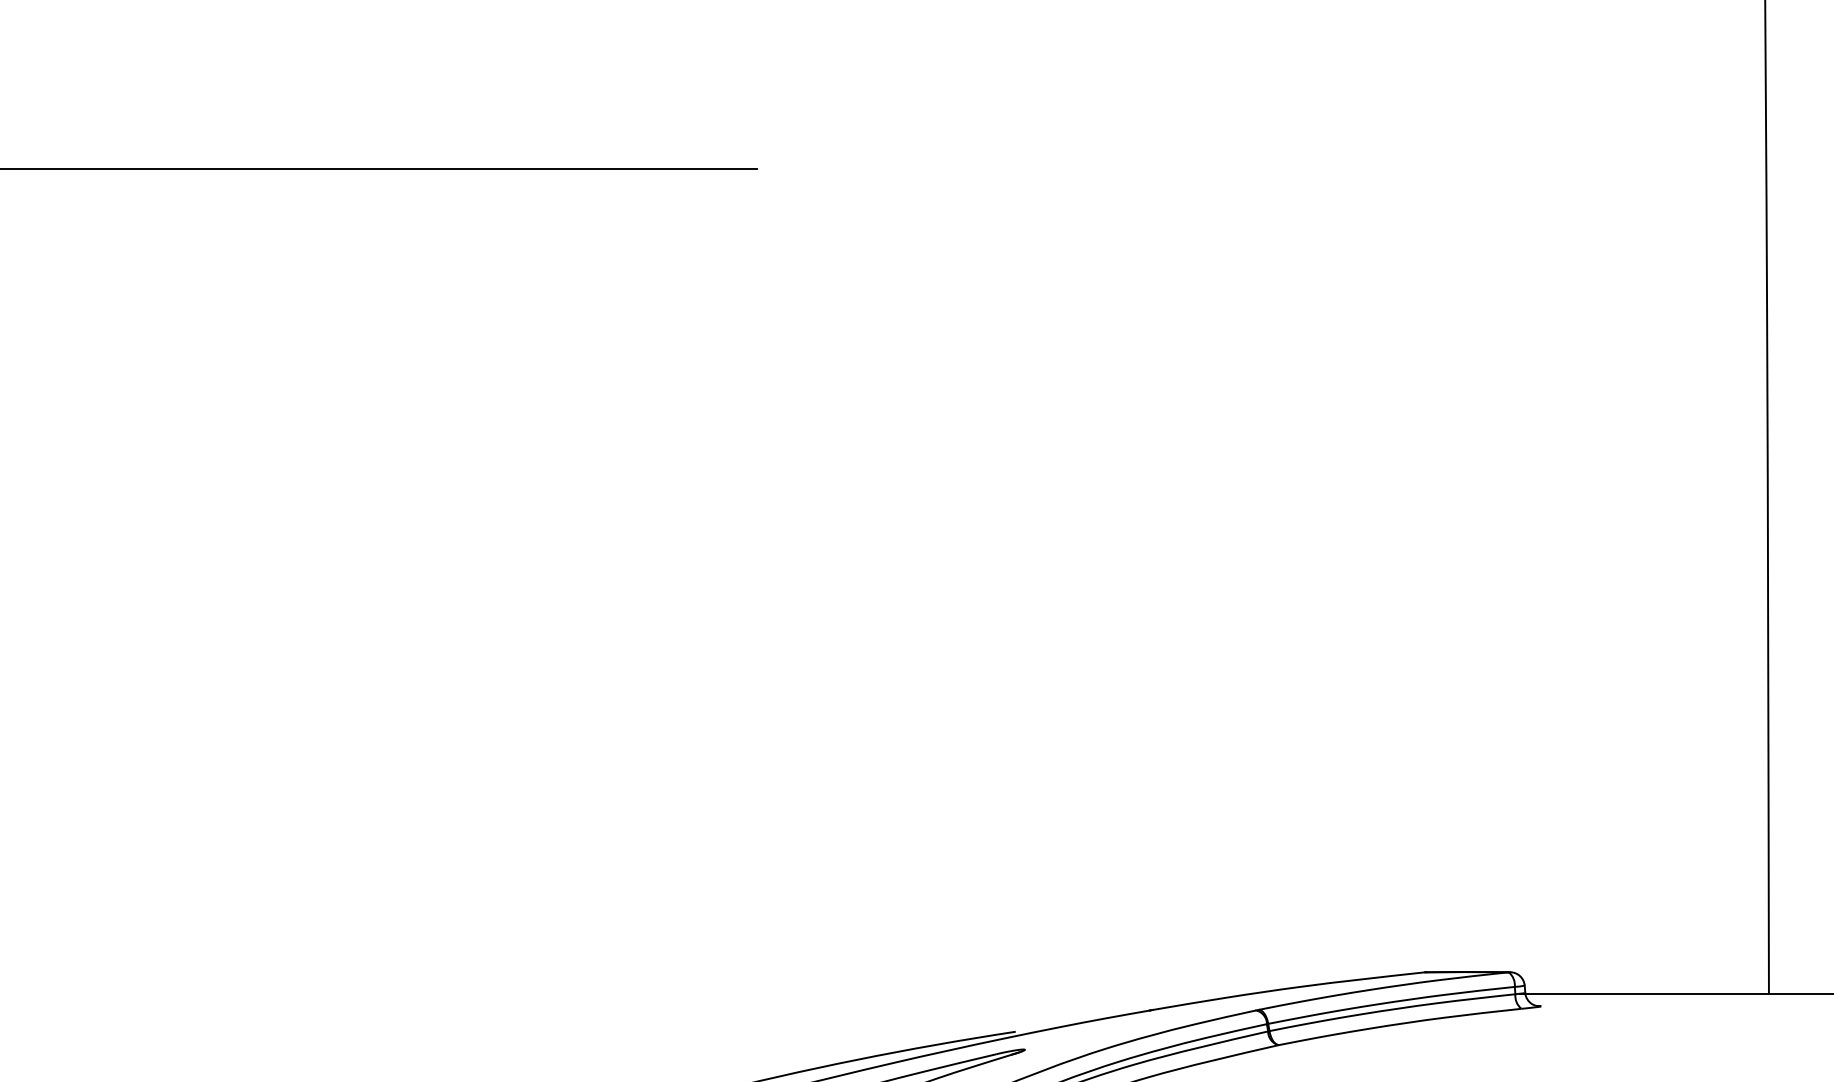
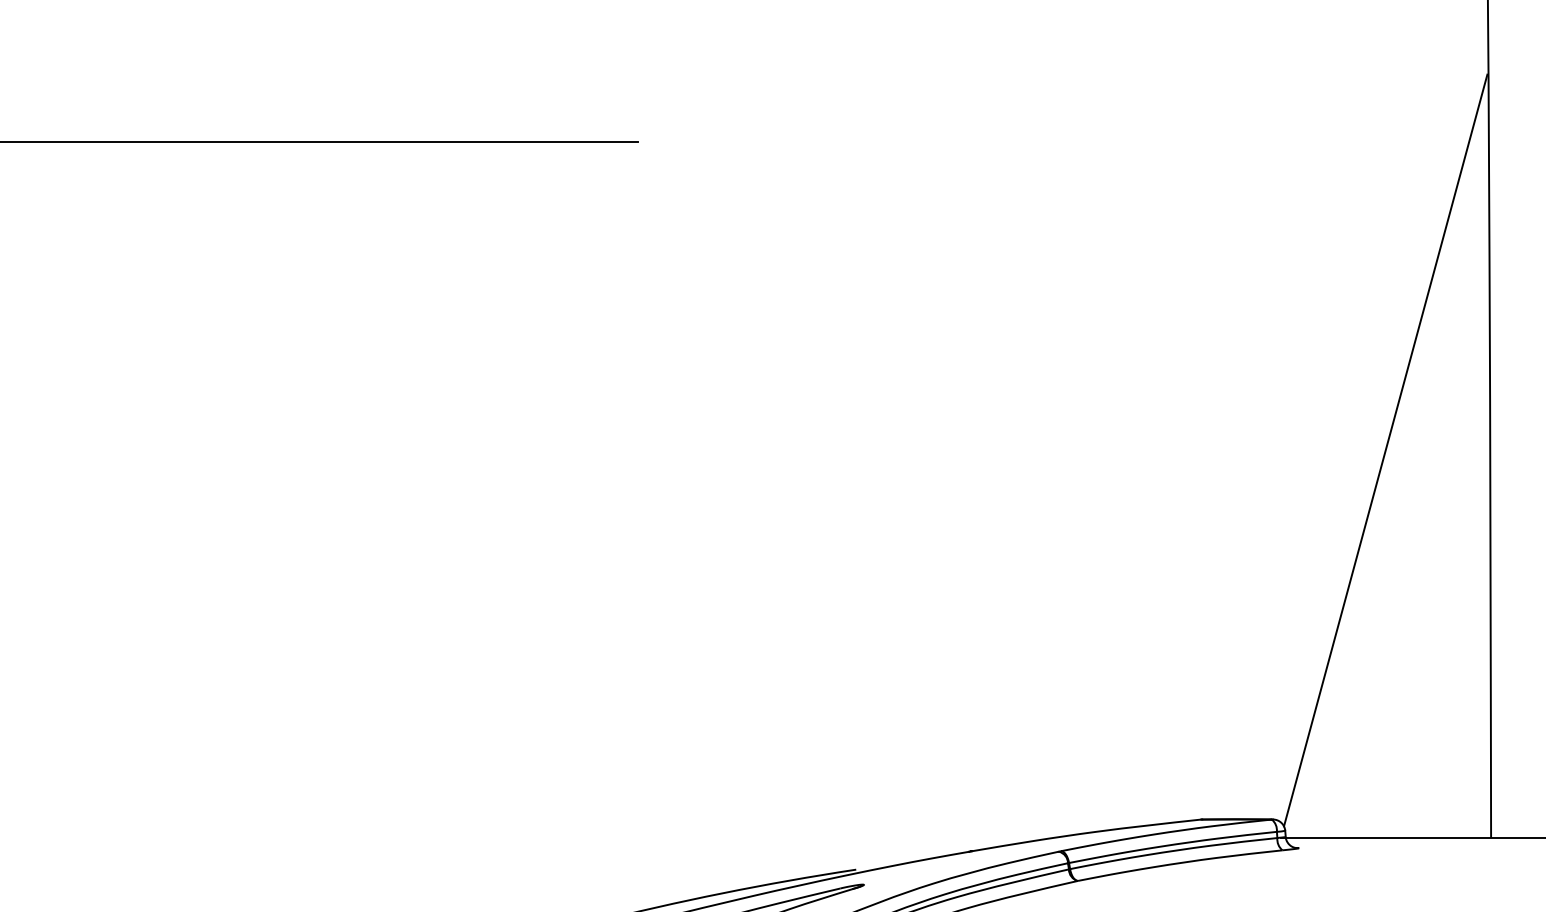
line: (1643, 534) -> (1385, 450), added

